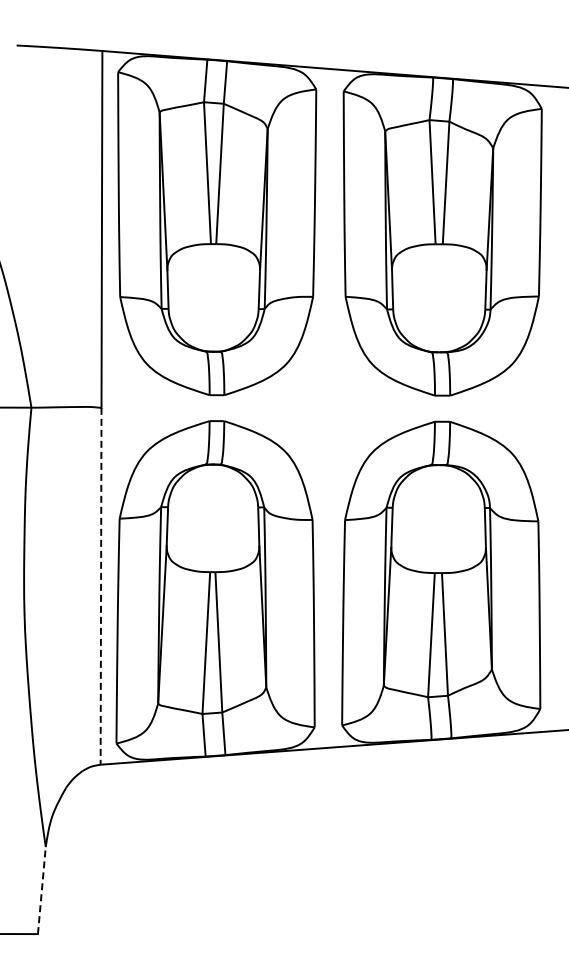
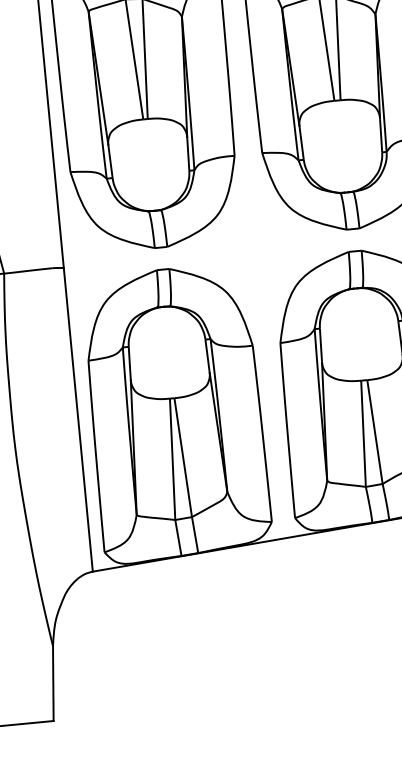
line: (101, 586) -> (78, 419), dashed -> solid
line: (41, 890) -> (53, 683), dashed -> solid

